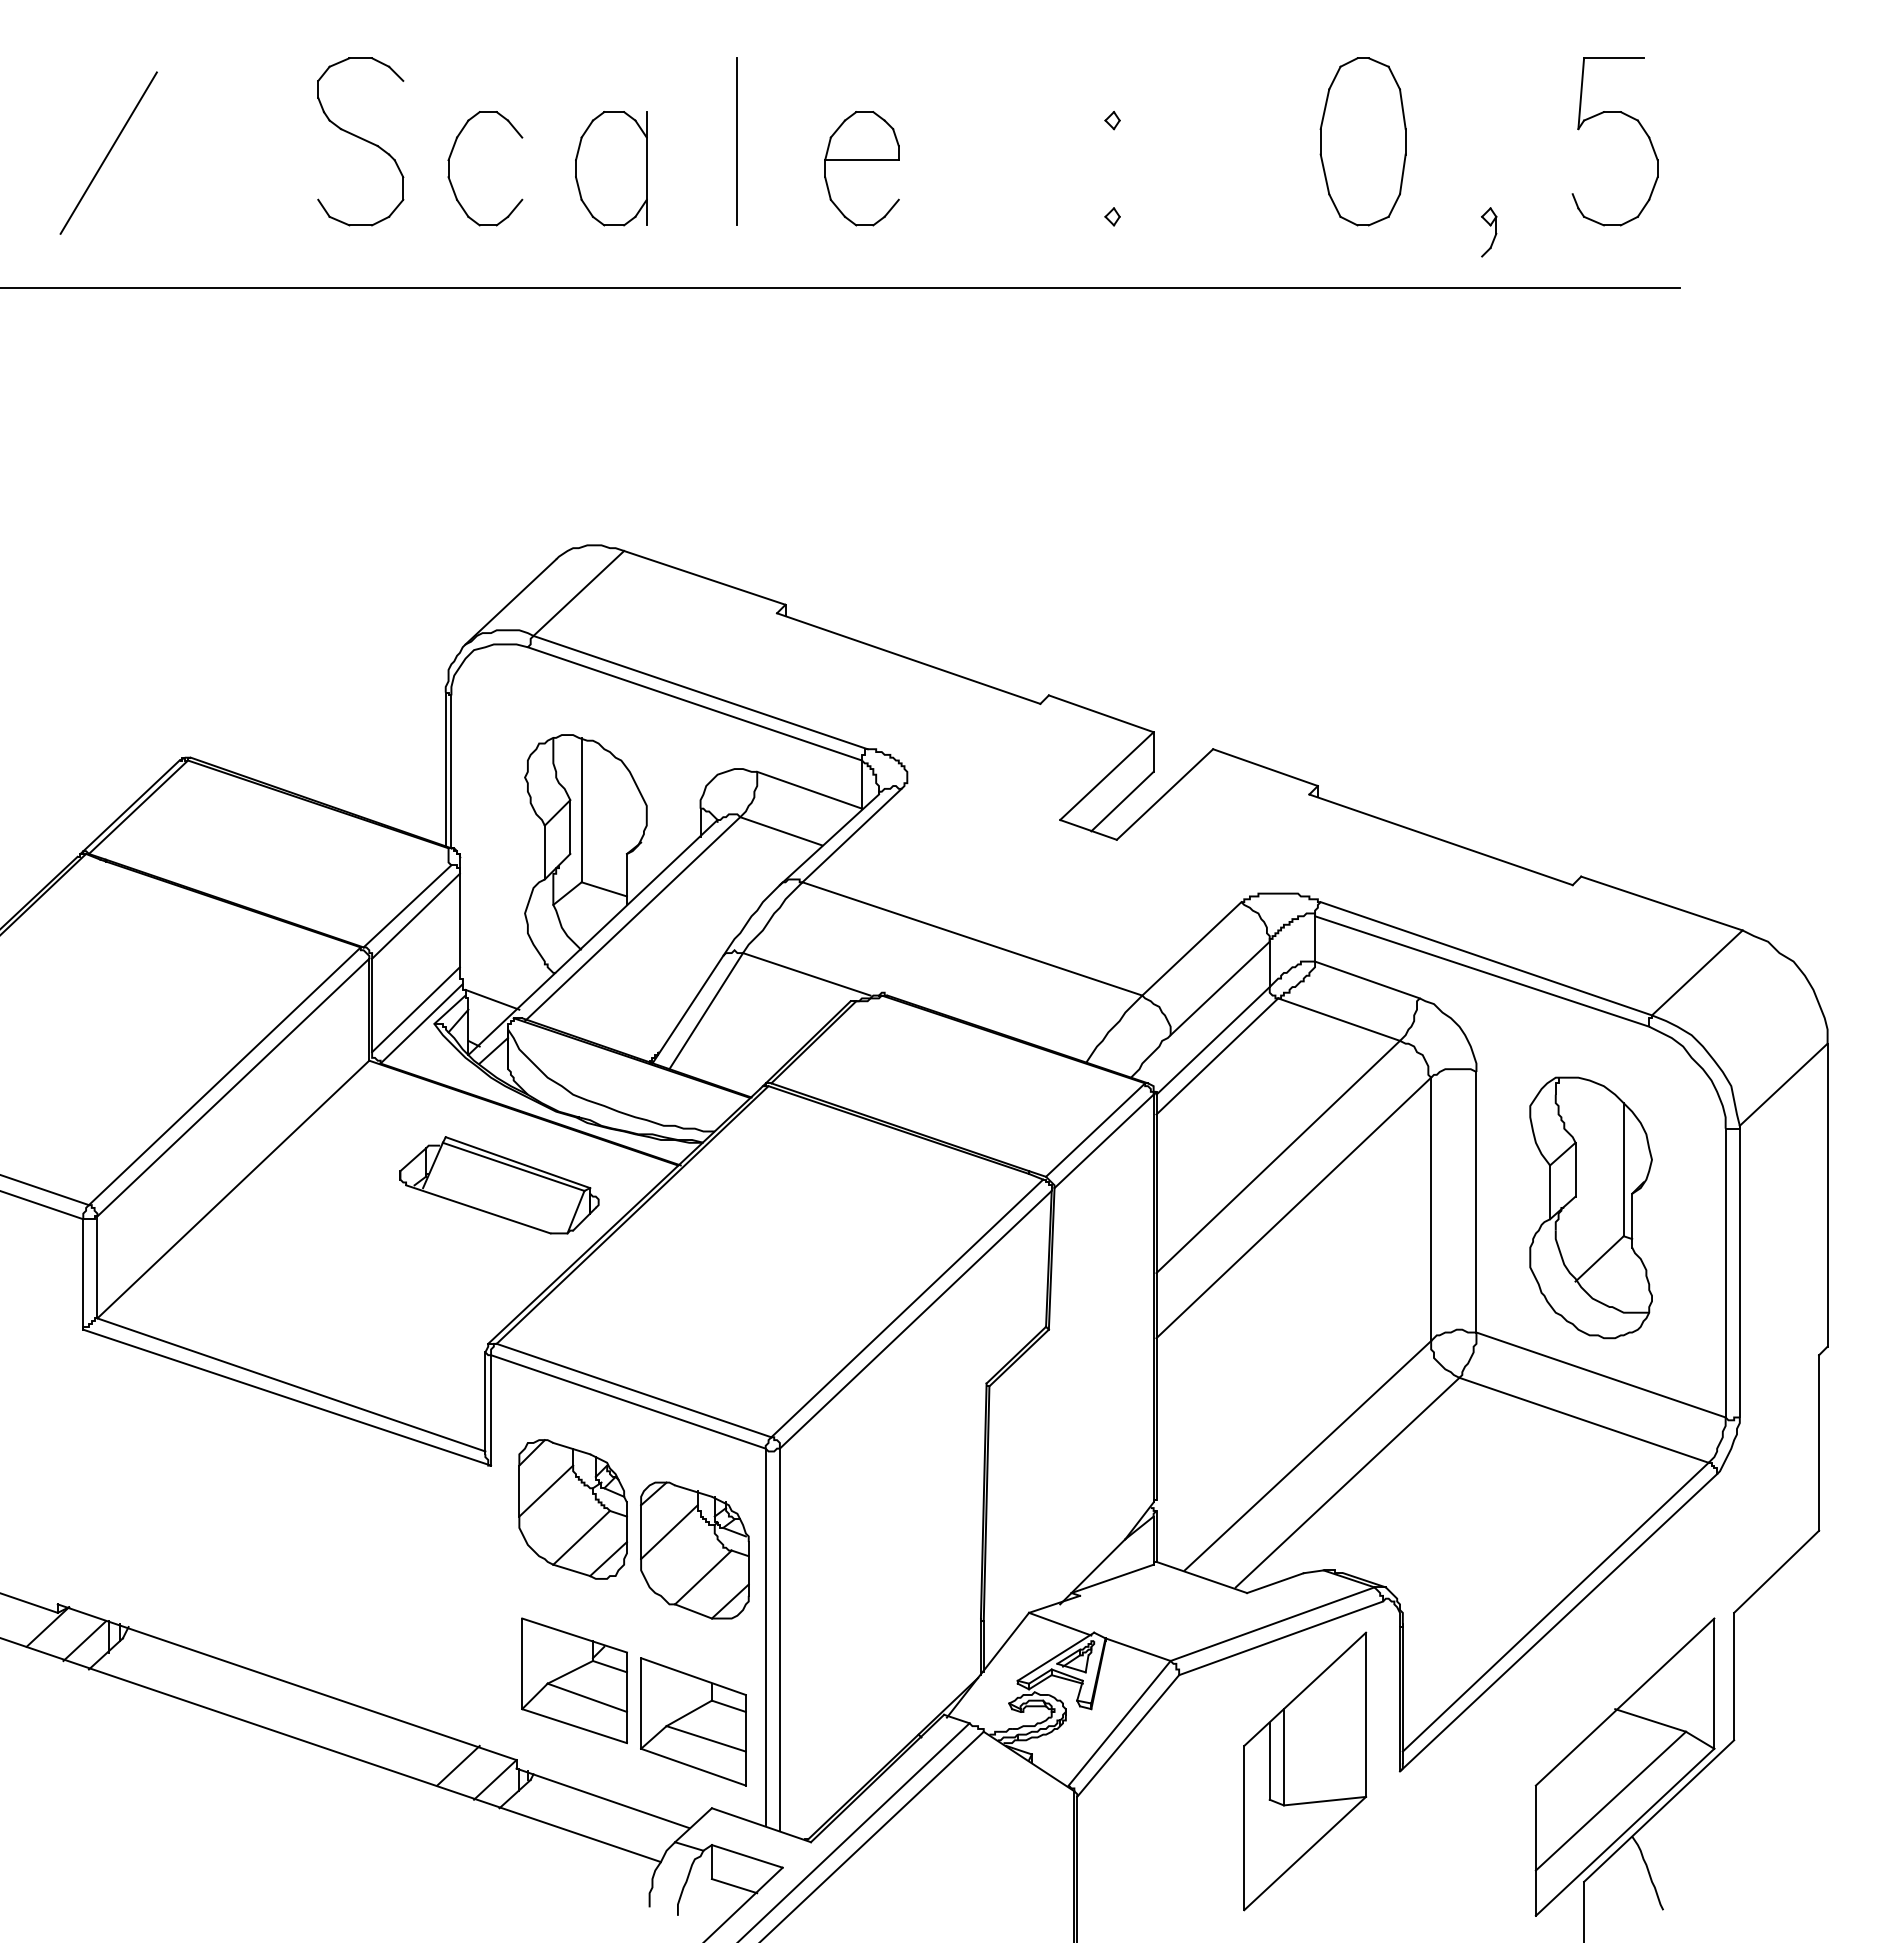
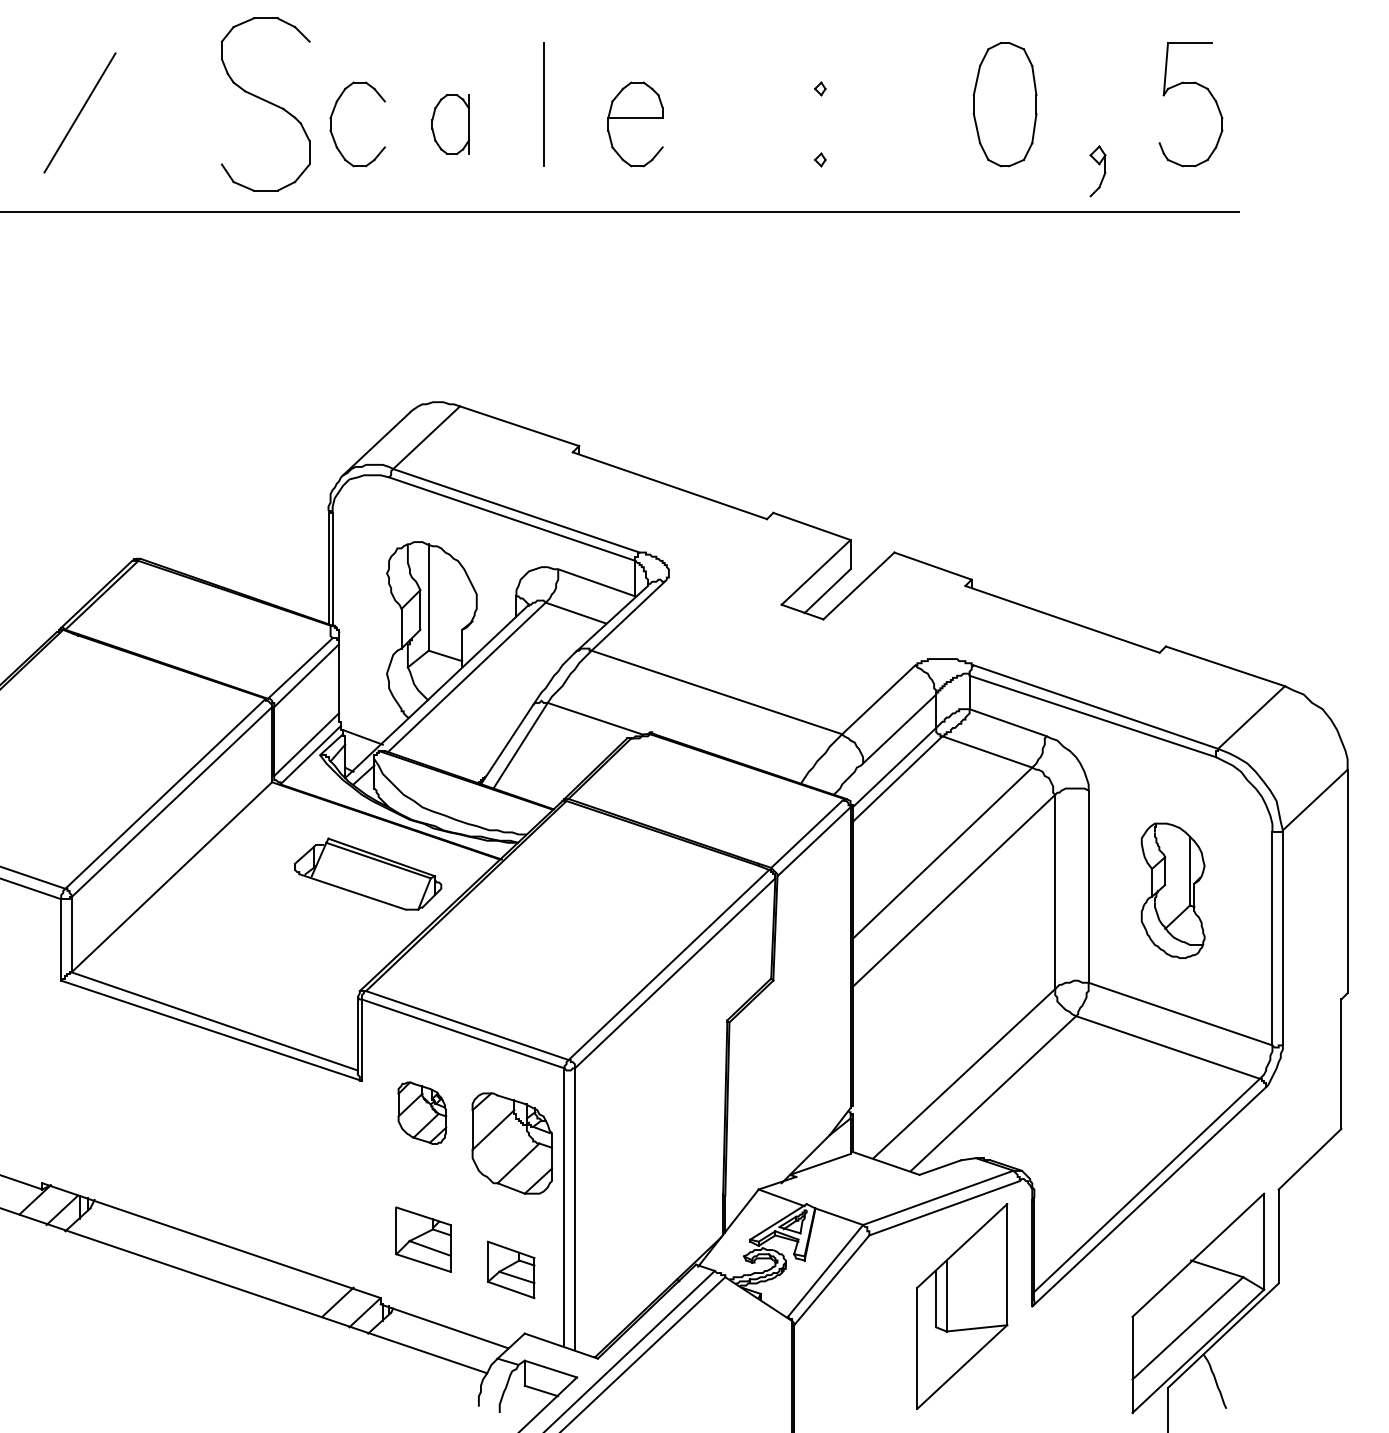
part: (360, 141) -> (265, 104), size x1.4
part: (611, 168) -> (450, 124), size x0.7
part: (1489, 232) -> (1098, 171), size x1.4
part: (1590, 1207) -> (1172, 890), size x0.7
part: (572, 1509) -> (421, 1113), size x0.6
part: (574, 1680) -> (423, 1239), size x0.7
part: (693, 1721) -> (511, 1269), size x0.6

